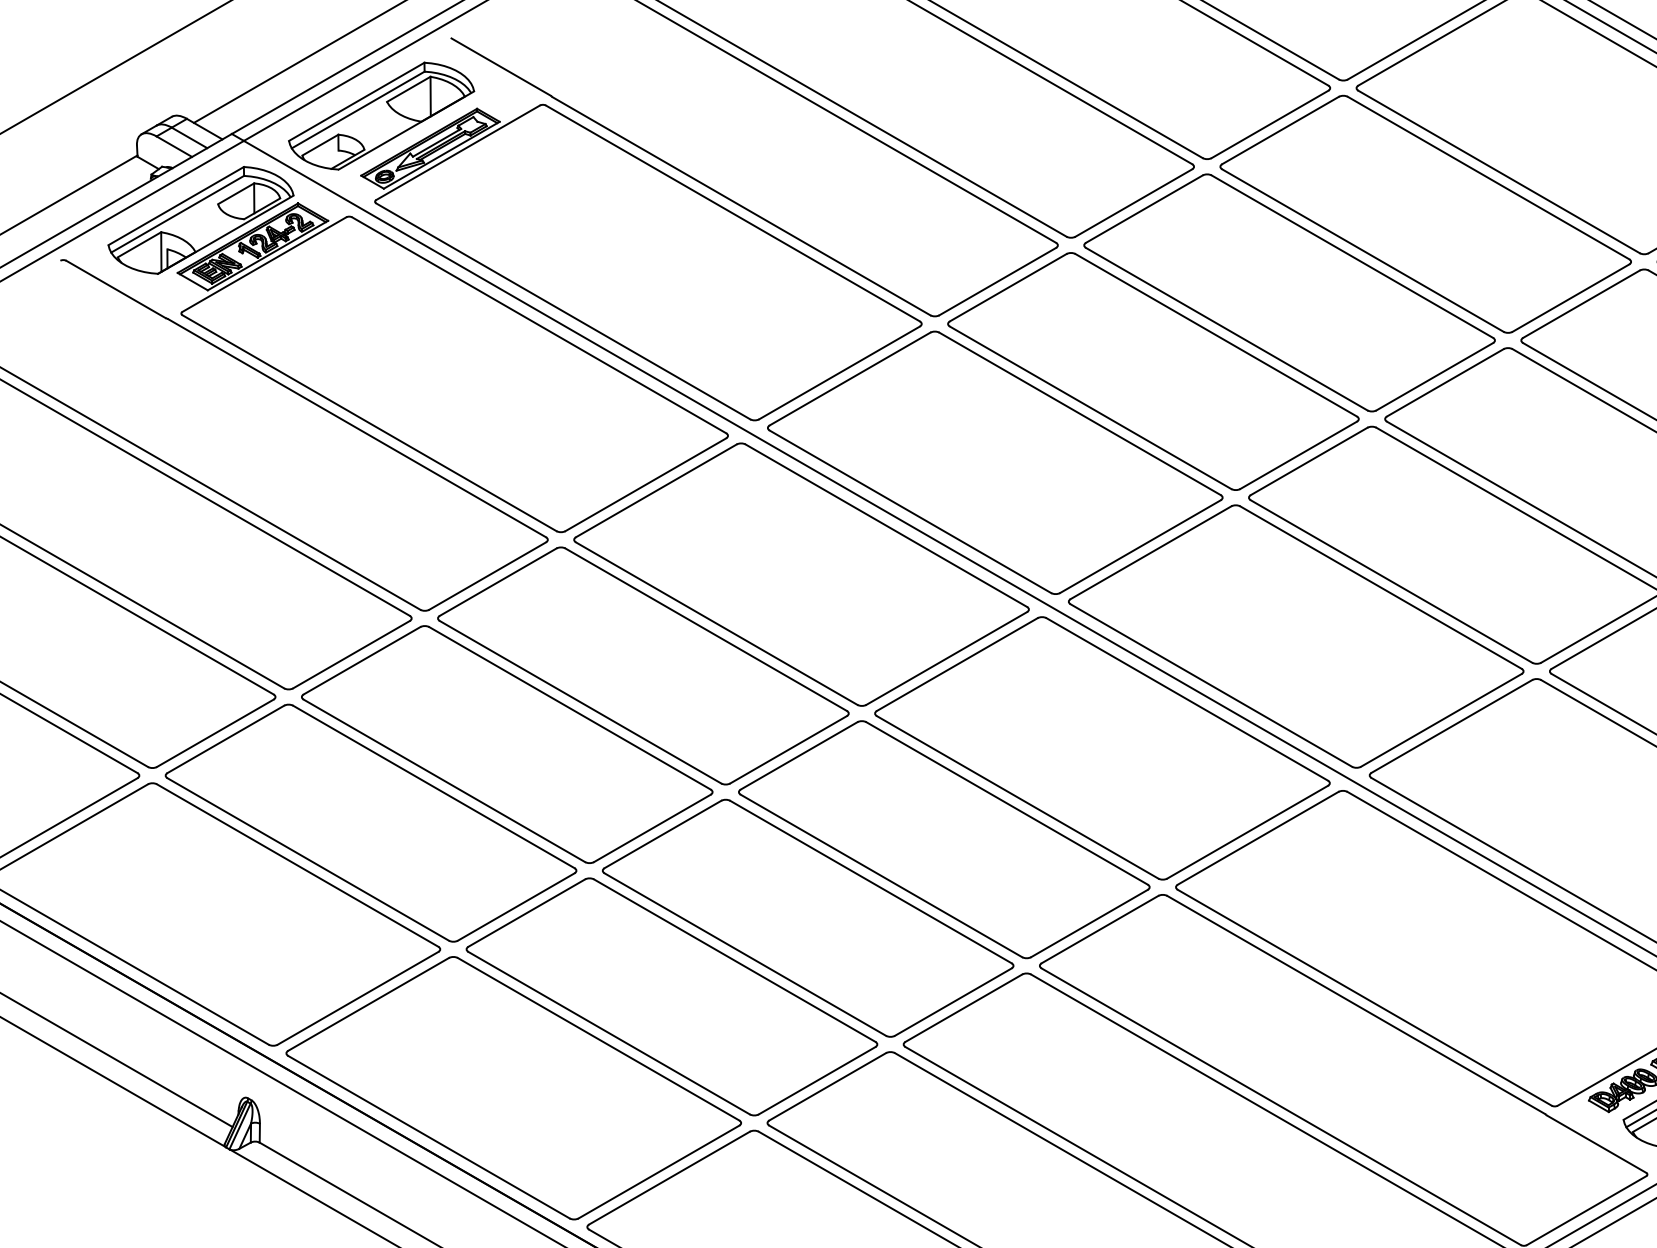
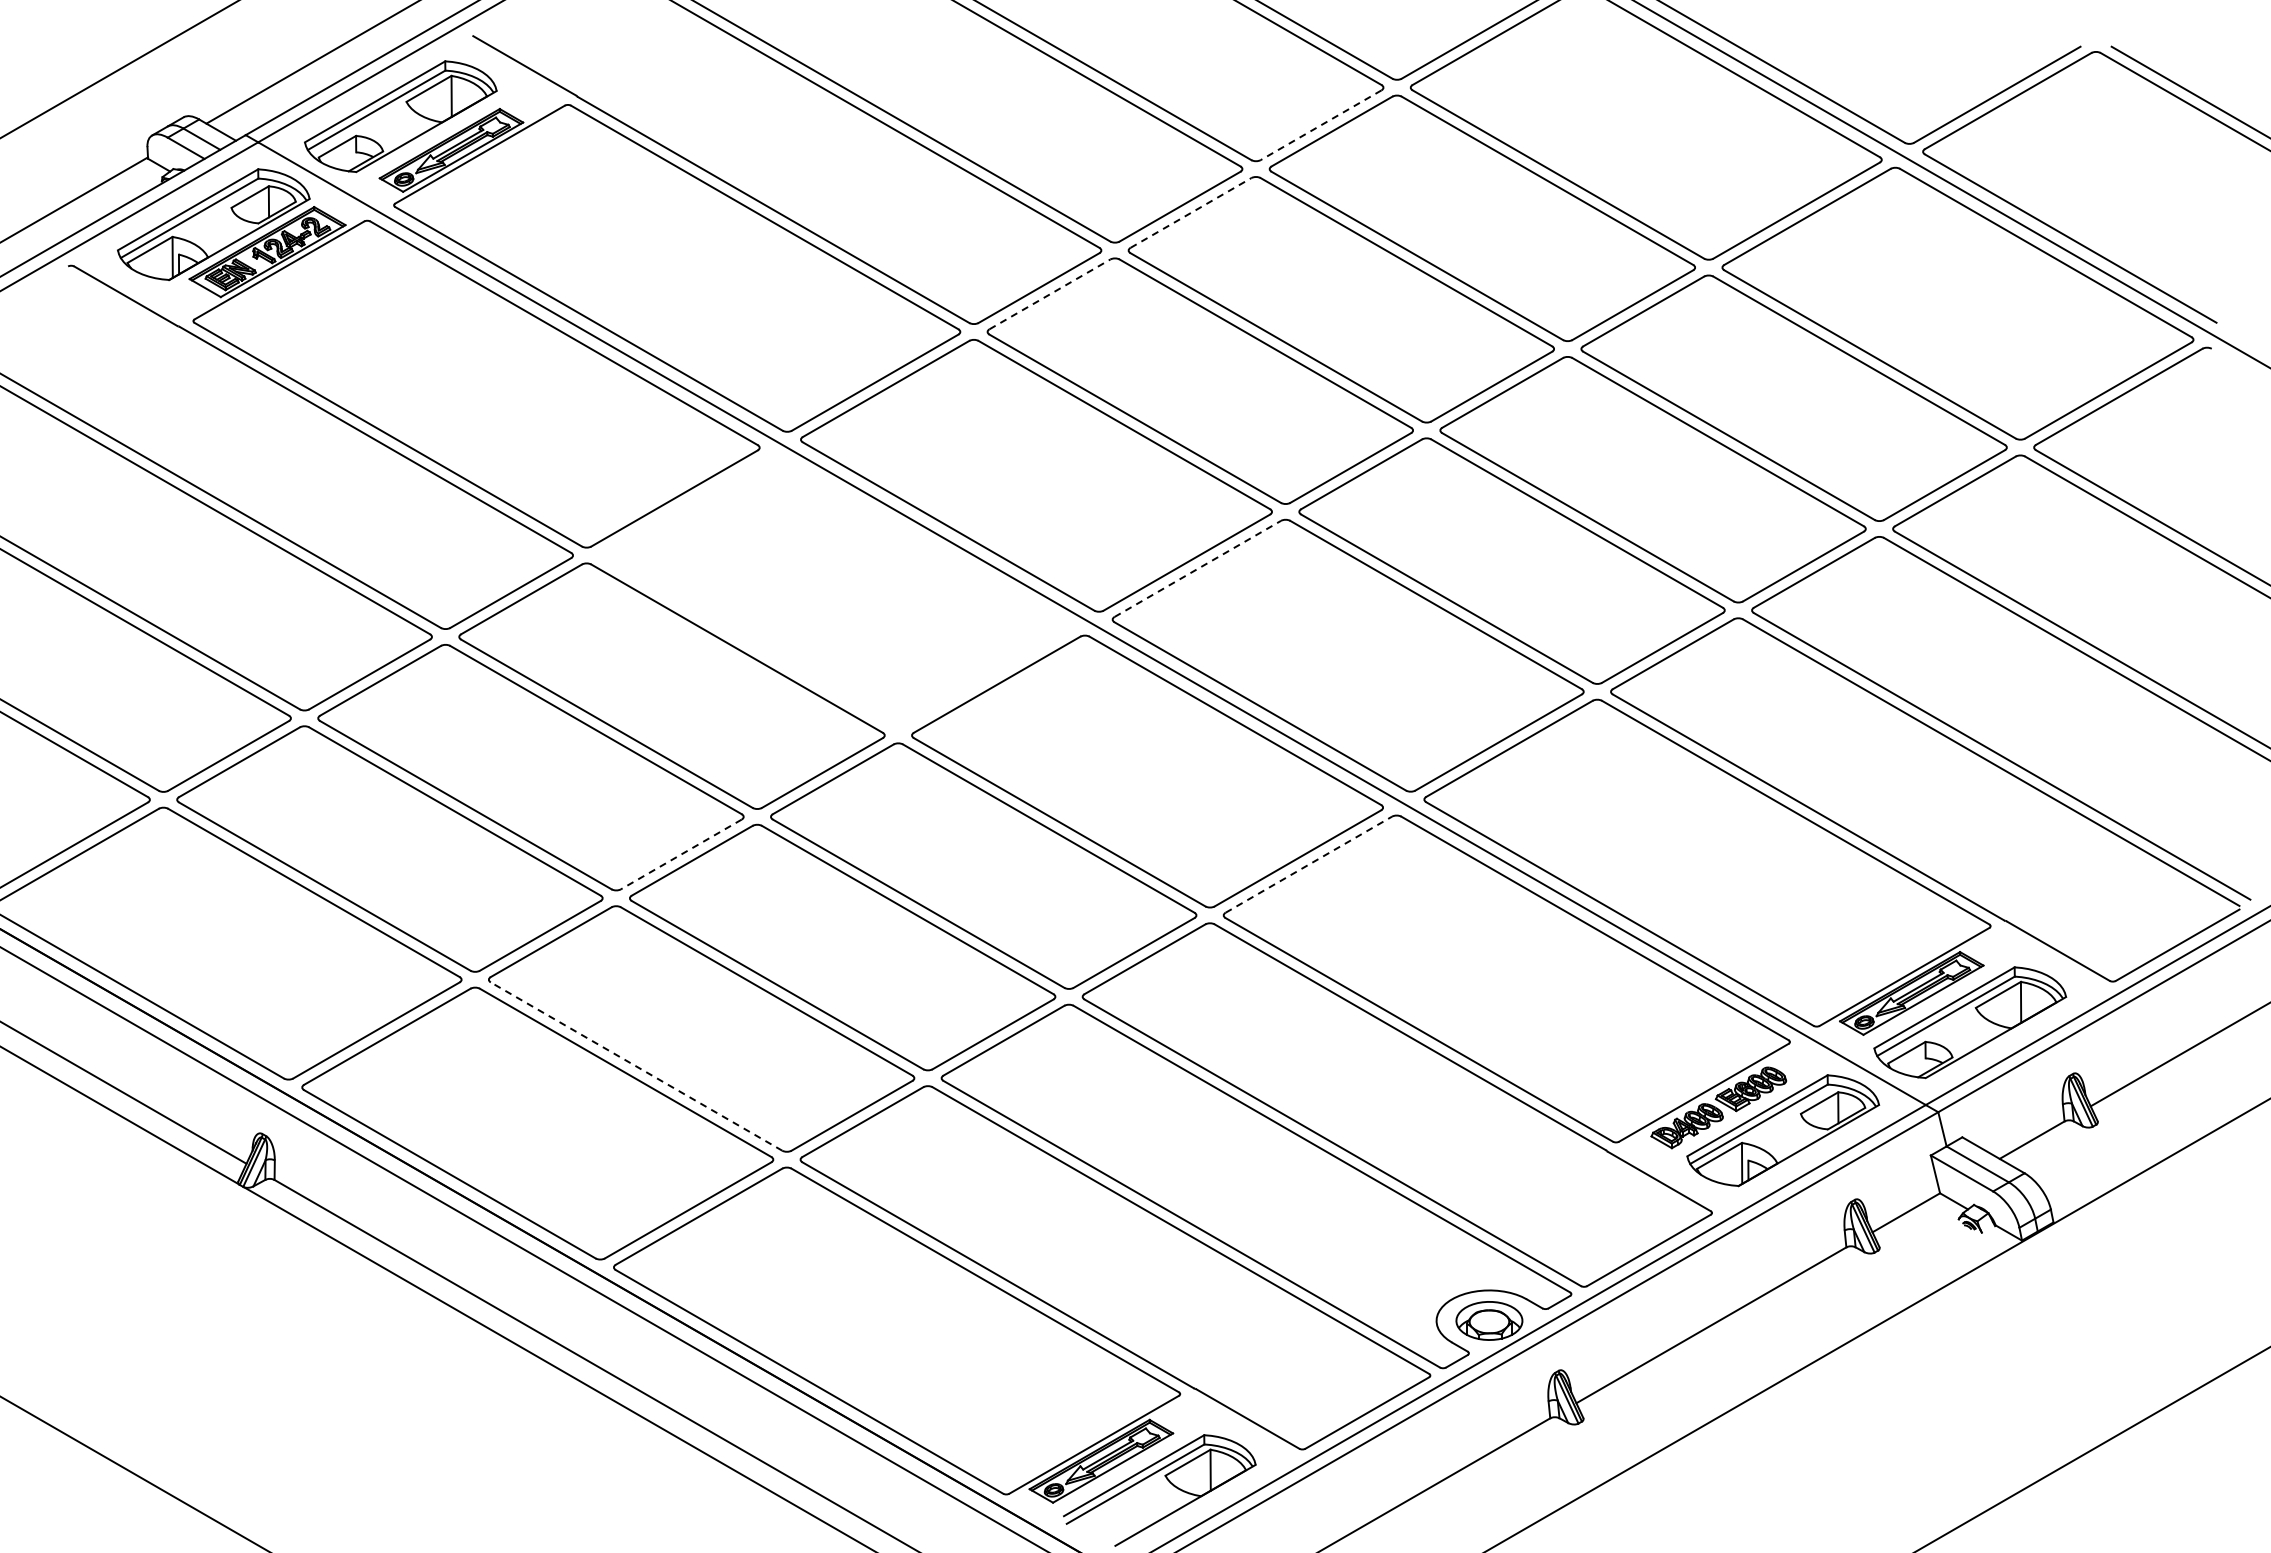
line: (1270, 124) -> (1321, 125), solid -> dashed
line: (1143, 208) -> (1190, 212), solid -> dashed
line: (1007, 287) -> (1049, 294), solid -> dashed
line: (1151, 552) -> (1198, 568), solid -> dashed
part: (801, 574) -> (835, 591), removed
line: (652, 828) -> (681, 854), solid -> dashed
line: (1258, 838) -> (1309, 864), solid -> dashed
line: (609, 1033) -> (636, 1066), solid -> dashed

